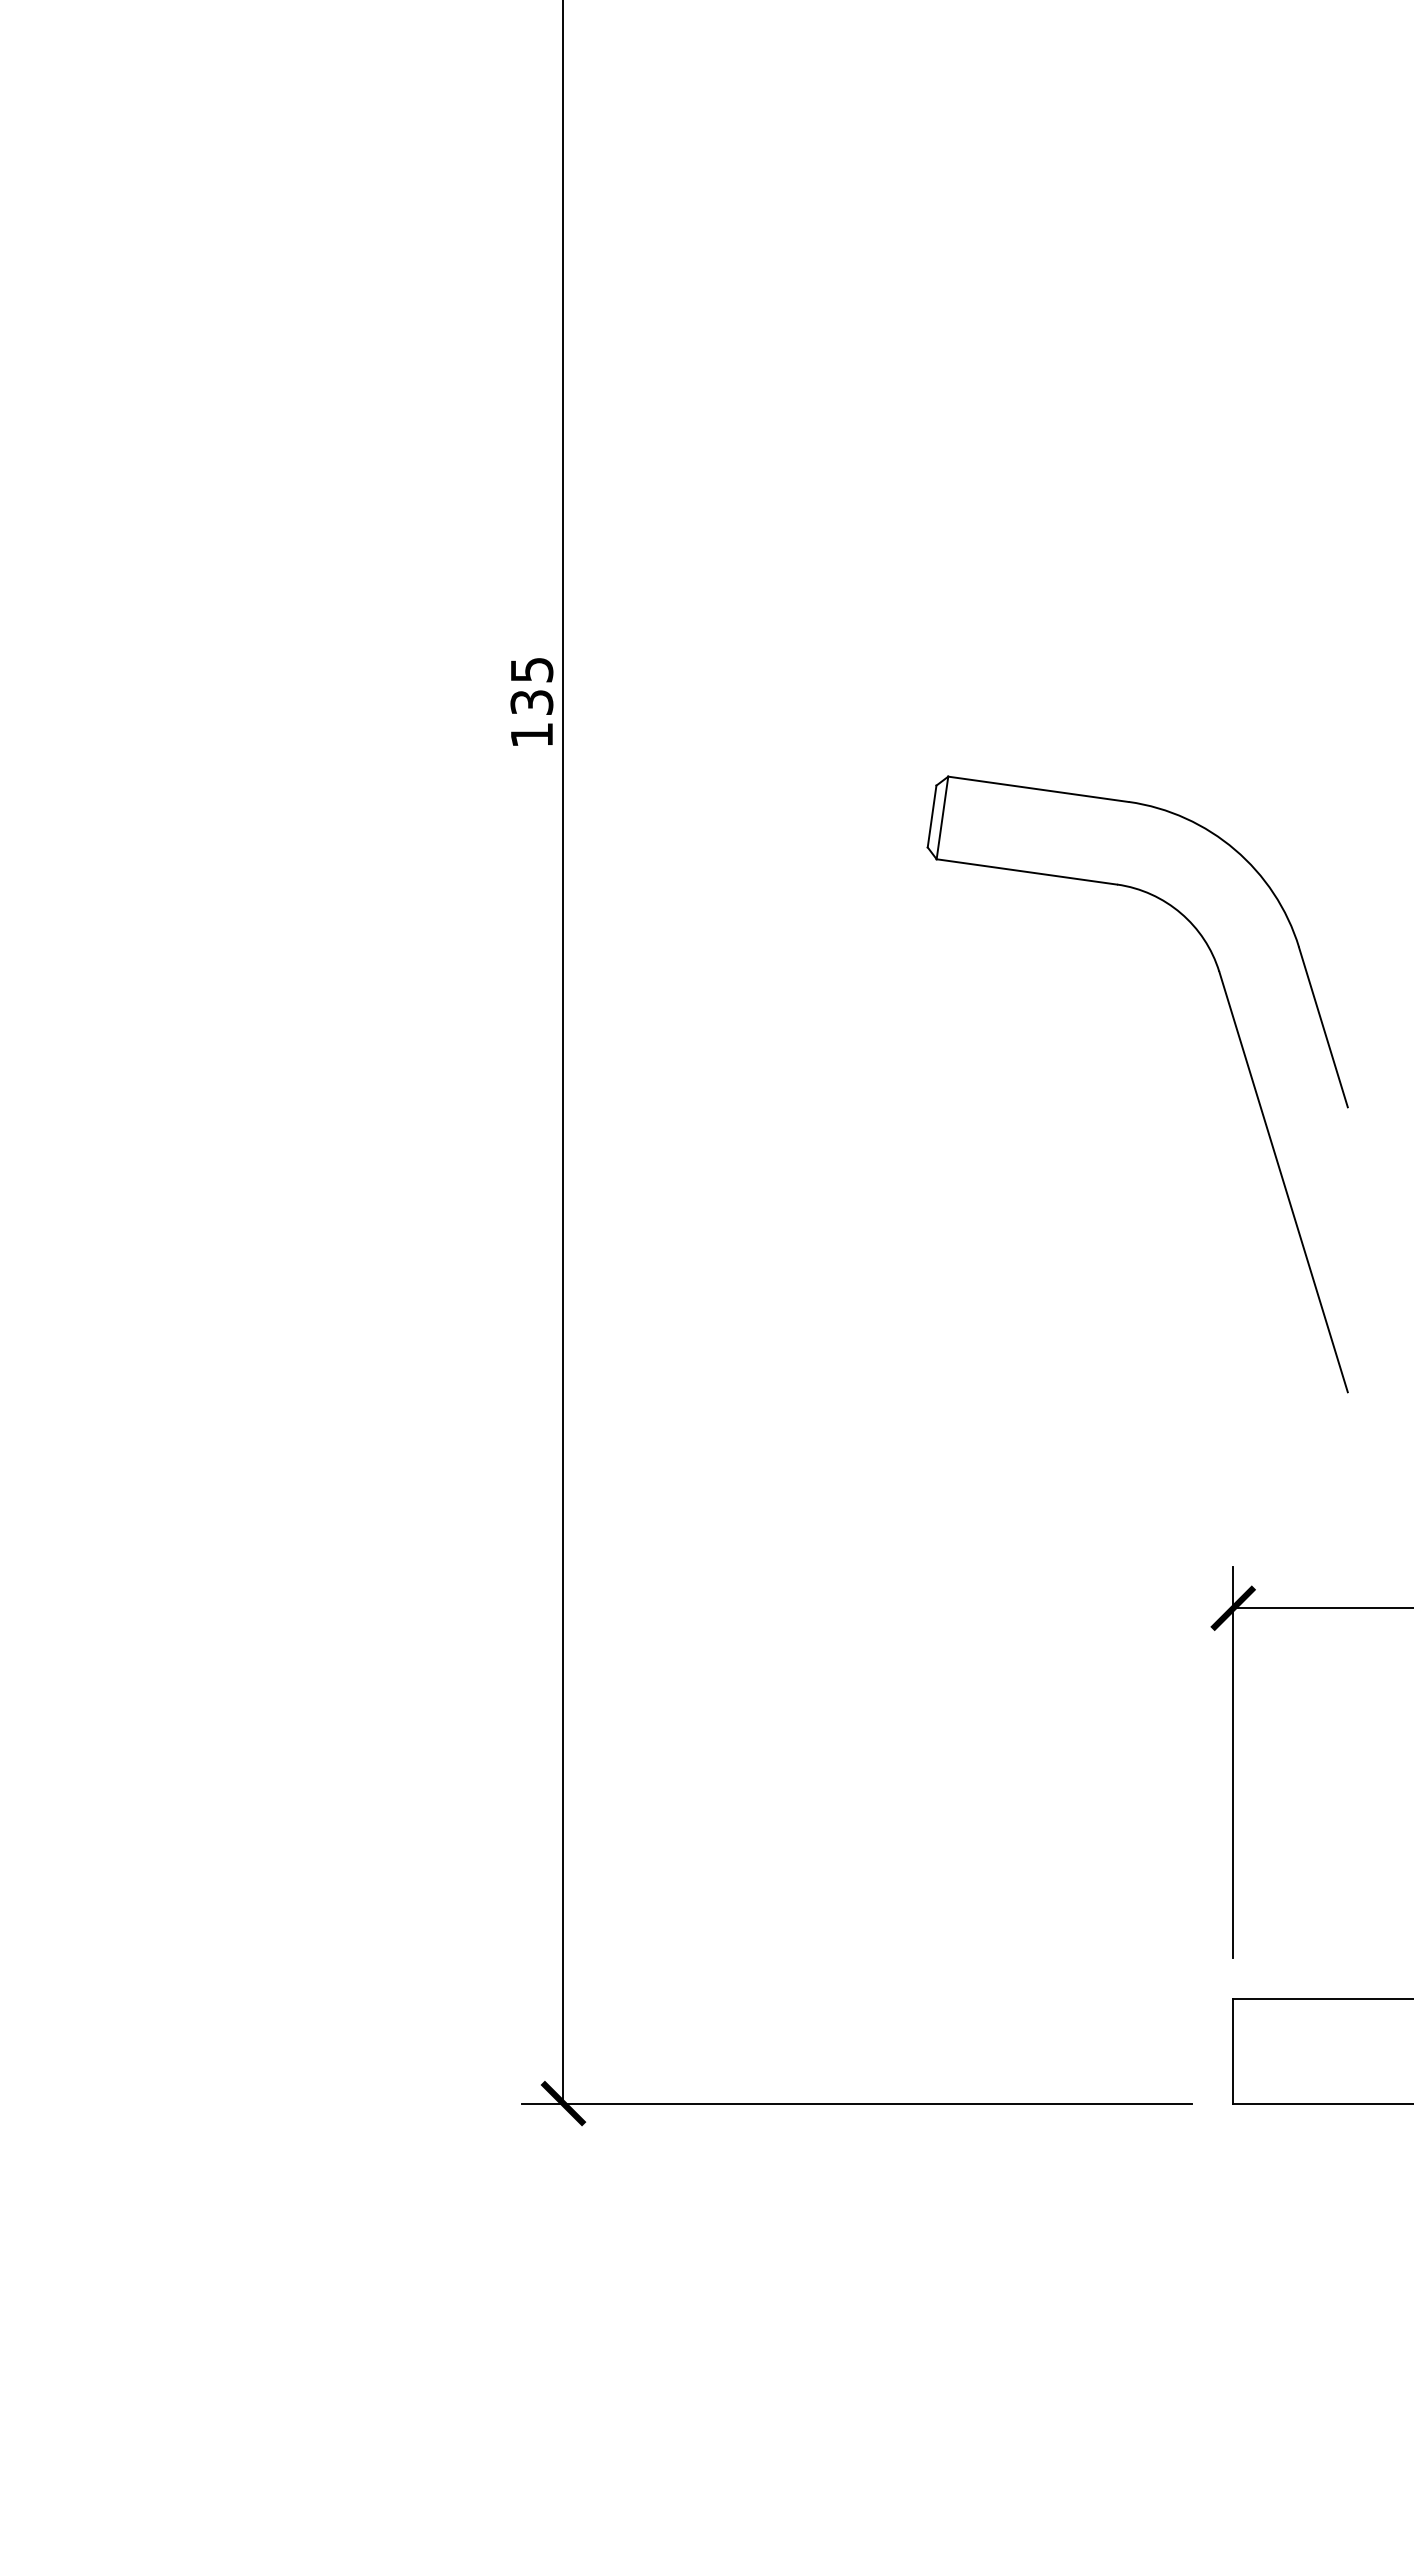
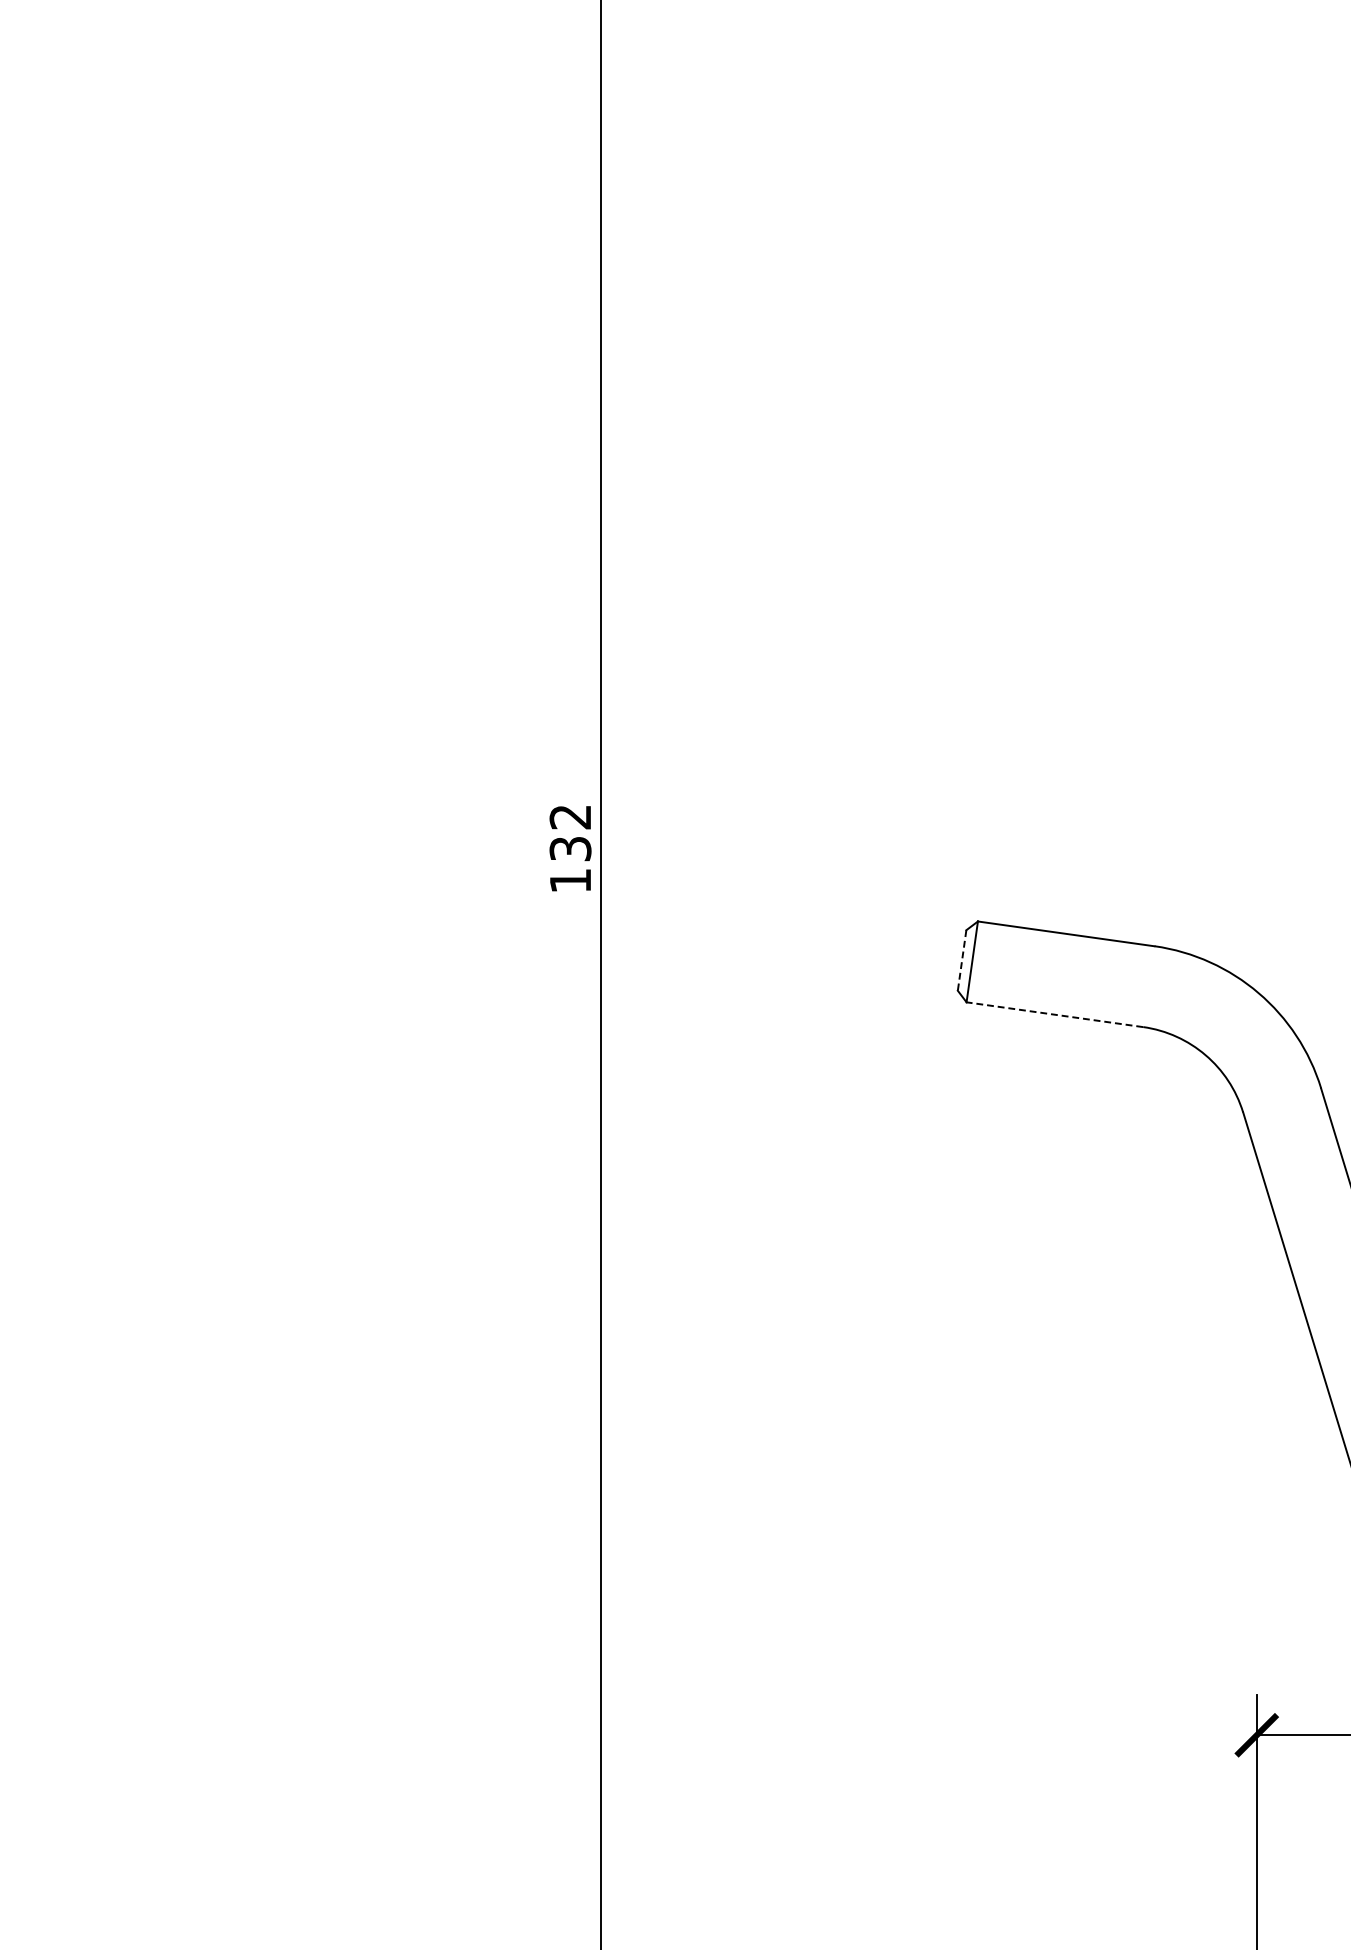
text: (531, 670) -> (570, 817), 135 -> 132
line: (932, 817) -> (962, 961), solid -> dashed
line: (1026, 871) -> (1054, 1014), solid -> dashed

